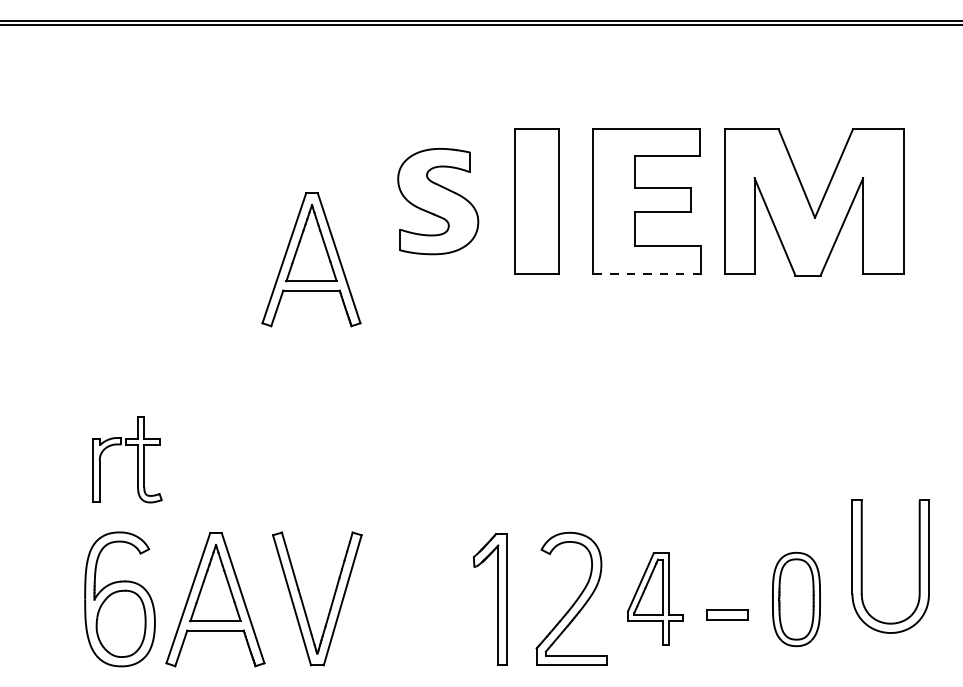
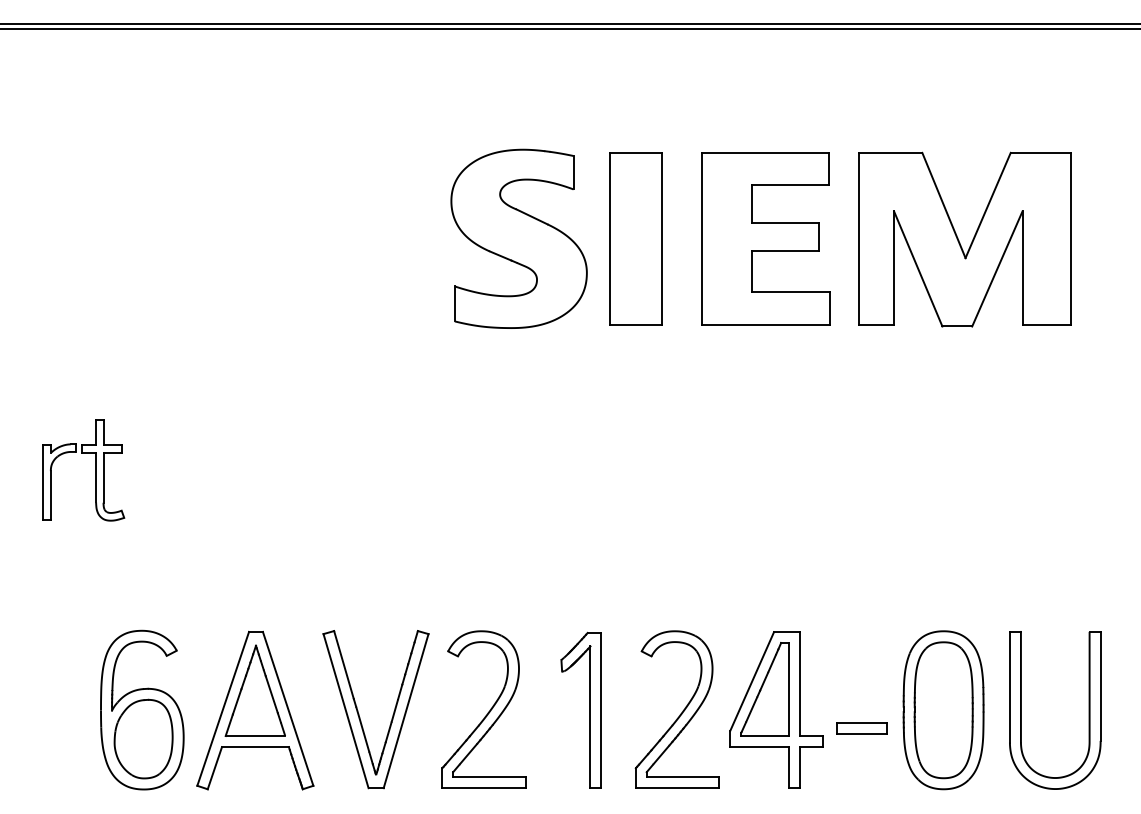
part: (438, 201) -> (519, 238), size x1.43
part: (311, 259) -> (369, 307), removed
line: (646, 274) -> (765, 325), dashed -> solid
part: (137, 459) -> (95, 469), moved
part: (862, 566) -> (1021, 710), moved
part: (408, 598) -> (484, 709), added
part: (654, 598) -> (775, 709), size x1.43
part: (796, 599) -> (943, 710), size x1.43

